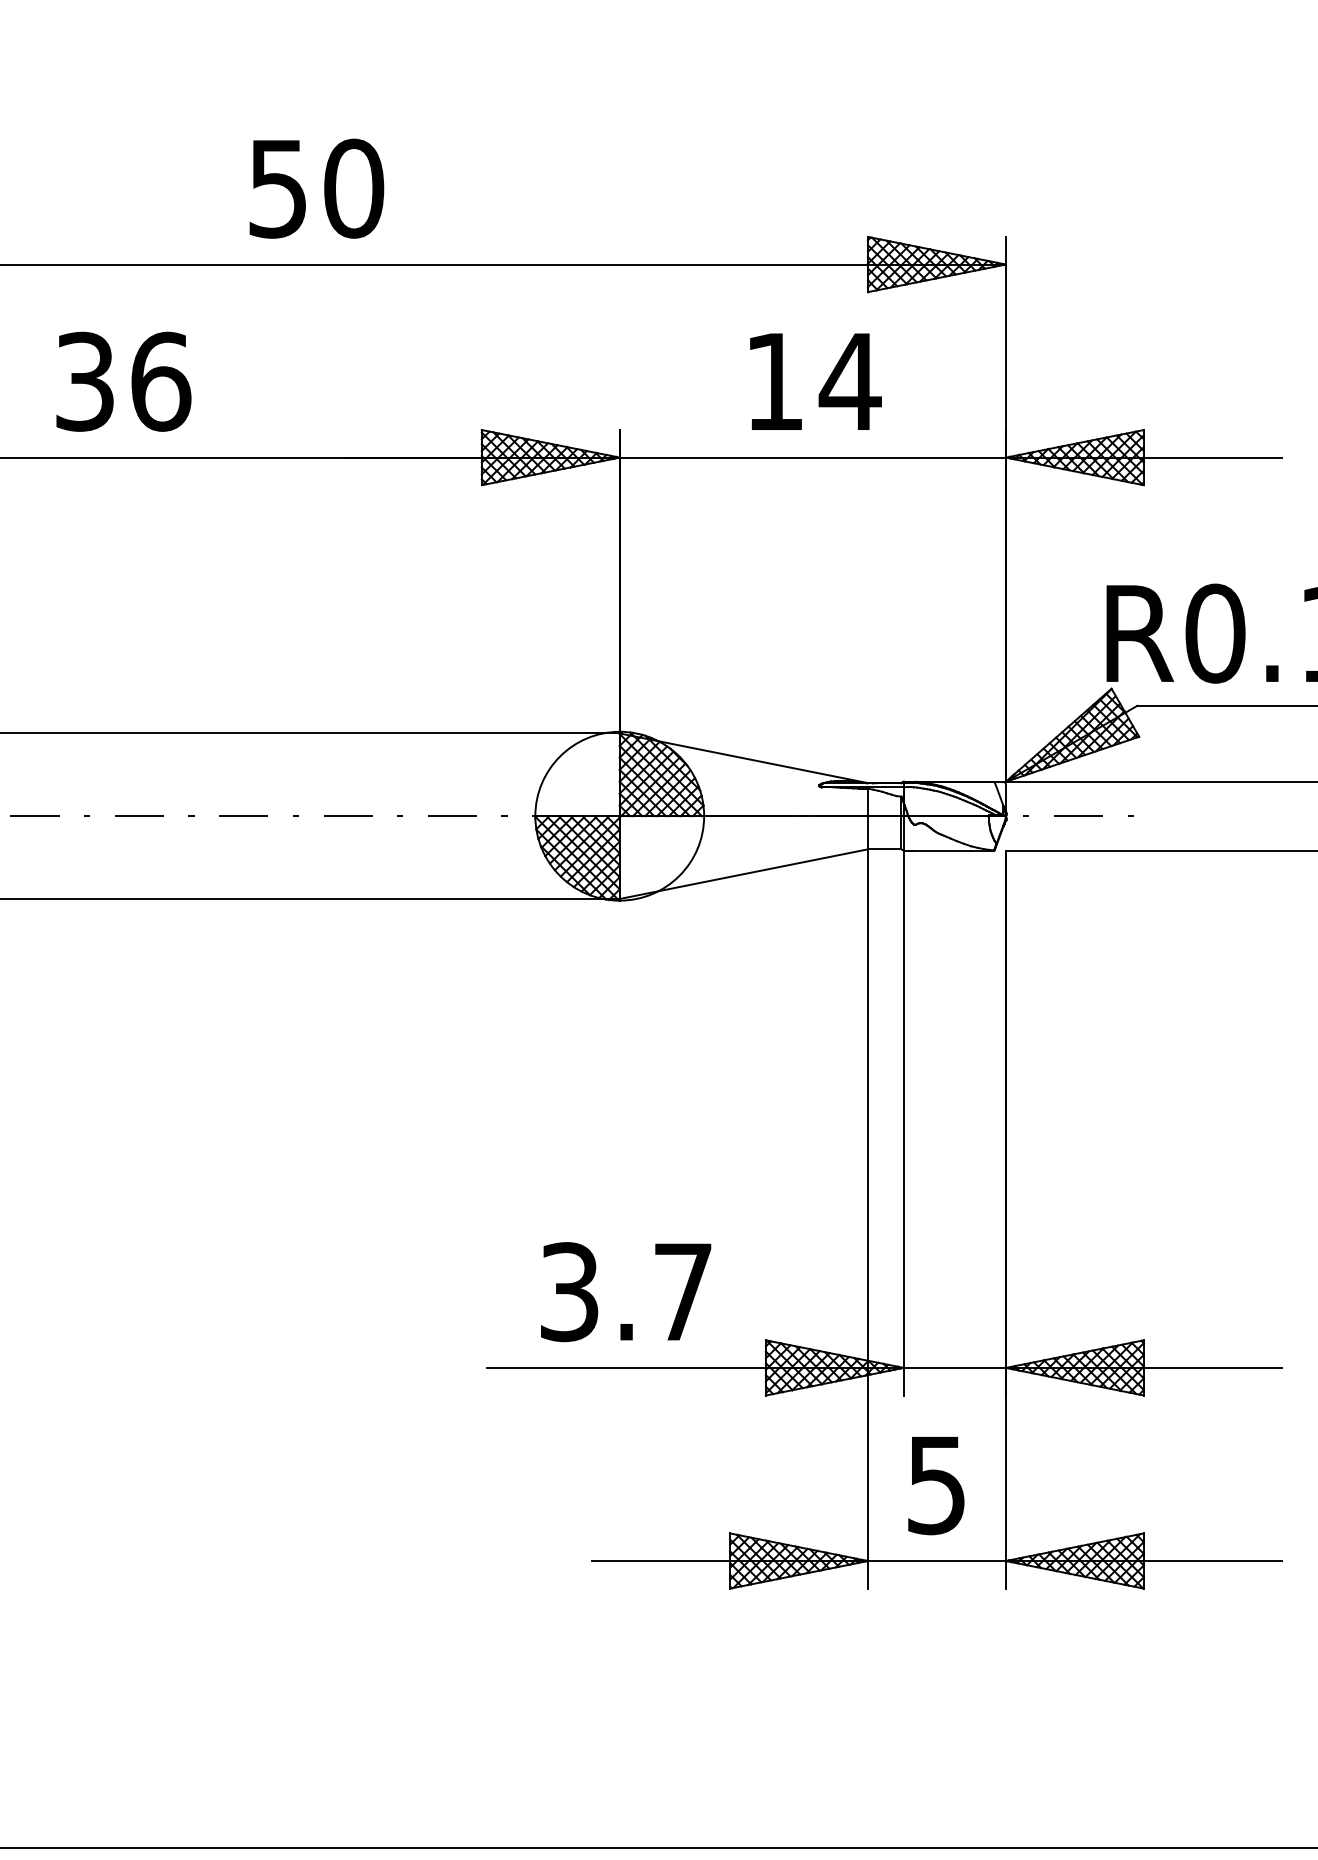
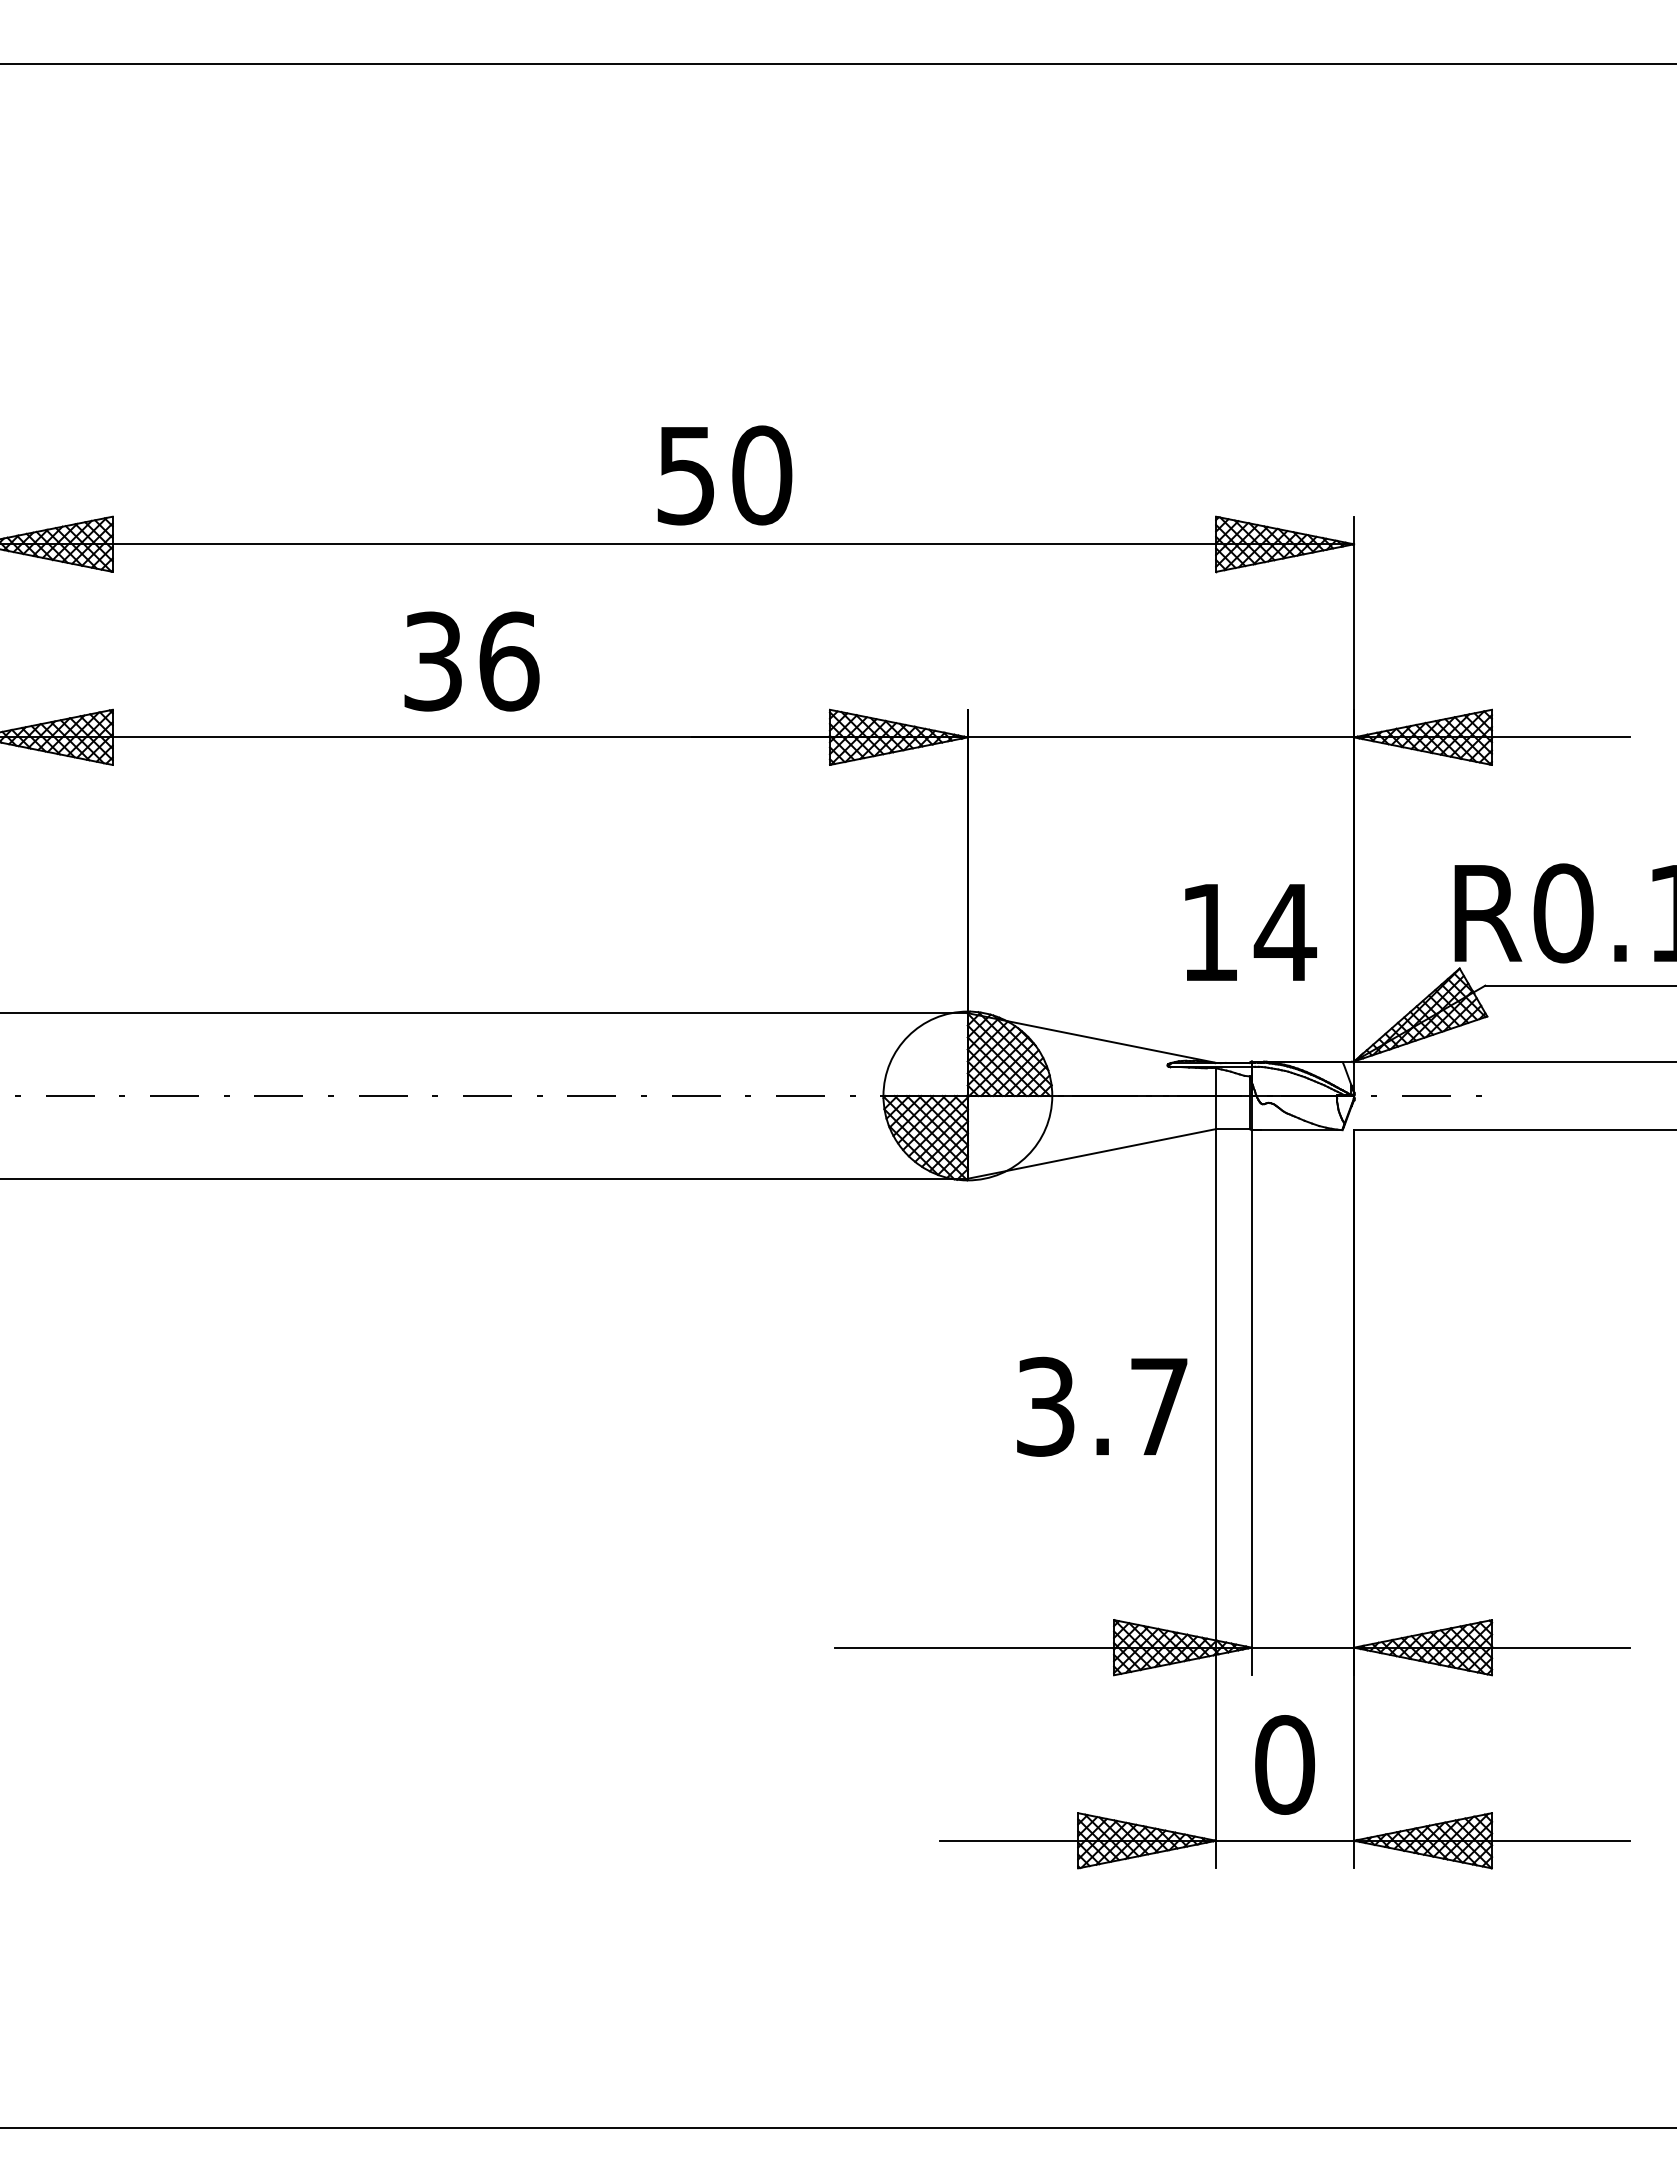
text: (316, 188) -> (724, 475), moved
text: (815, 381) -> (1250, 932), moved
text: (626, 1291) -> (1102, 1406), moved
text: (937, 1484) -> (1285, 1764), 5 -> 0

